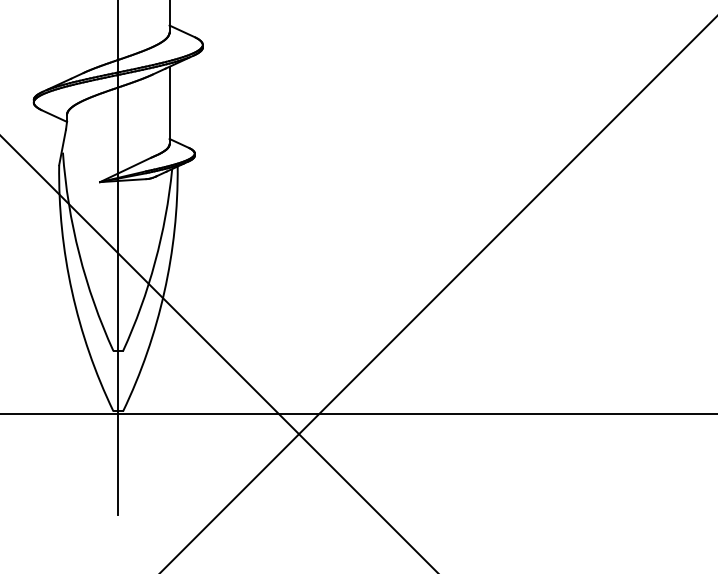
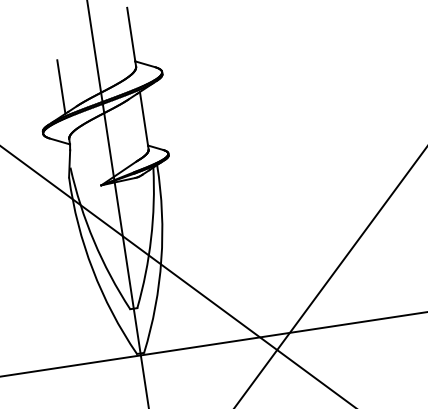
line: (67, 44) -> (61, 86), added

